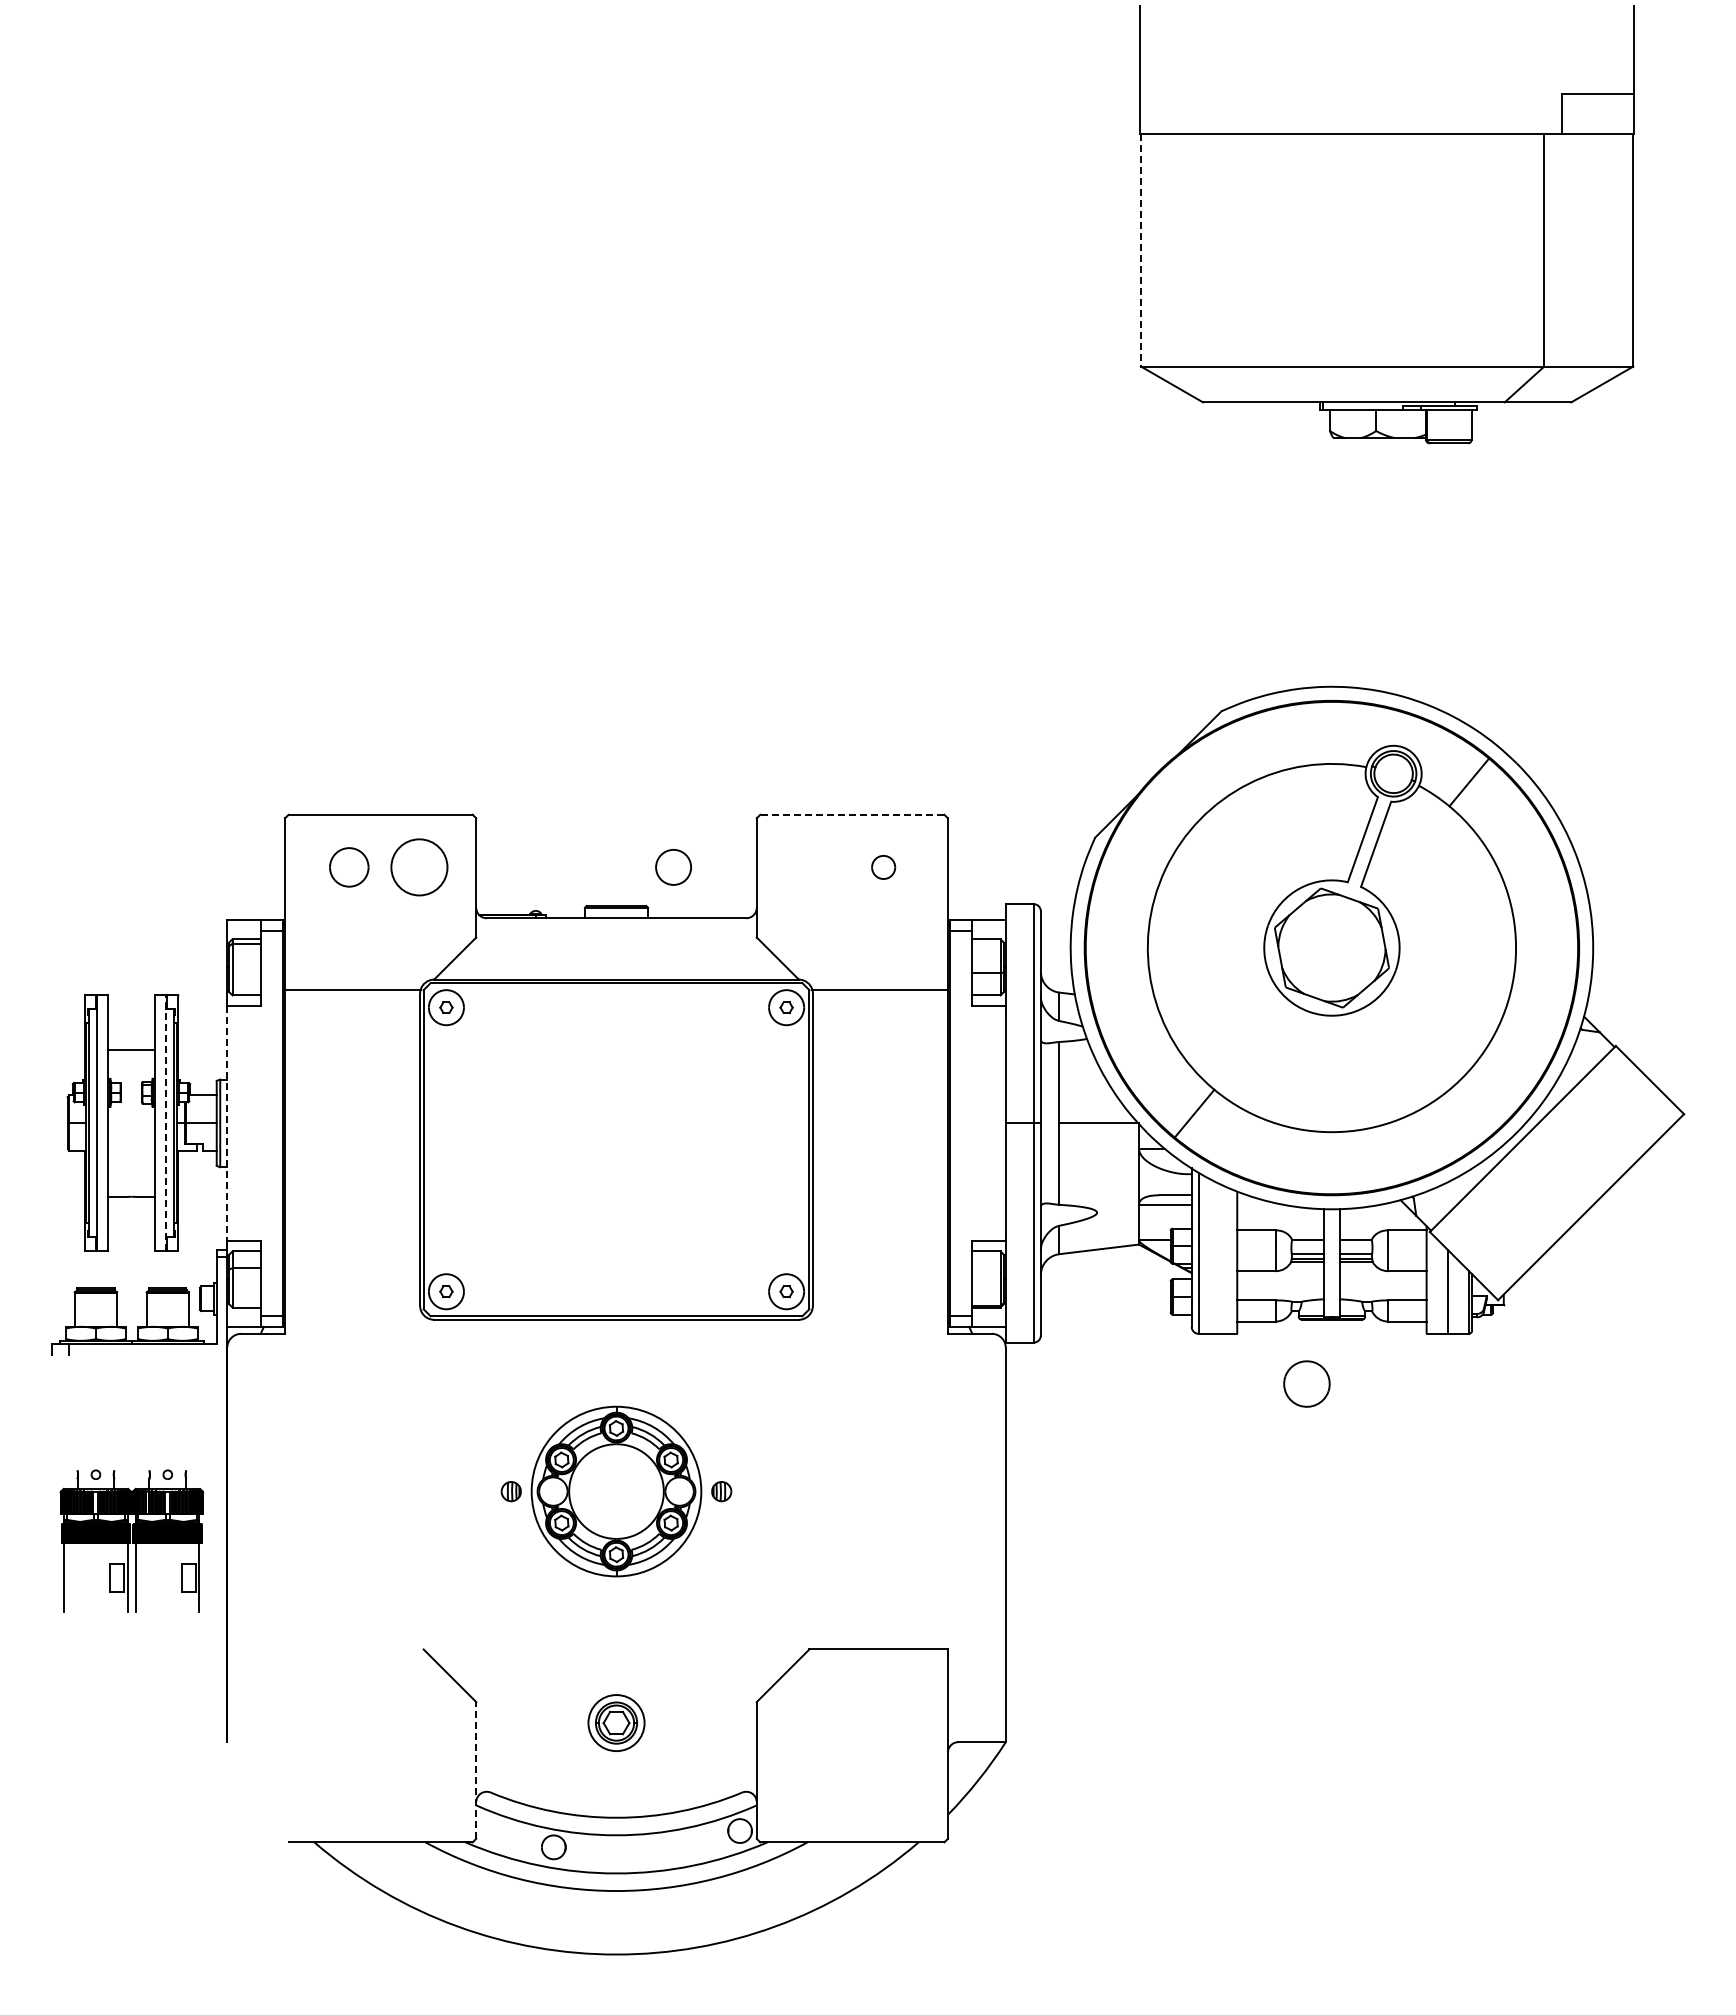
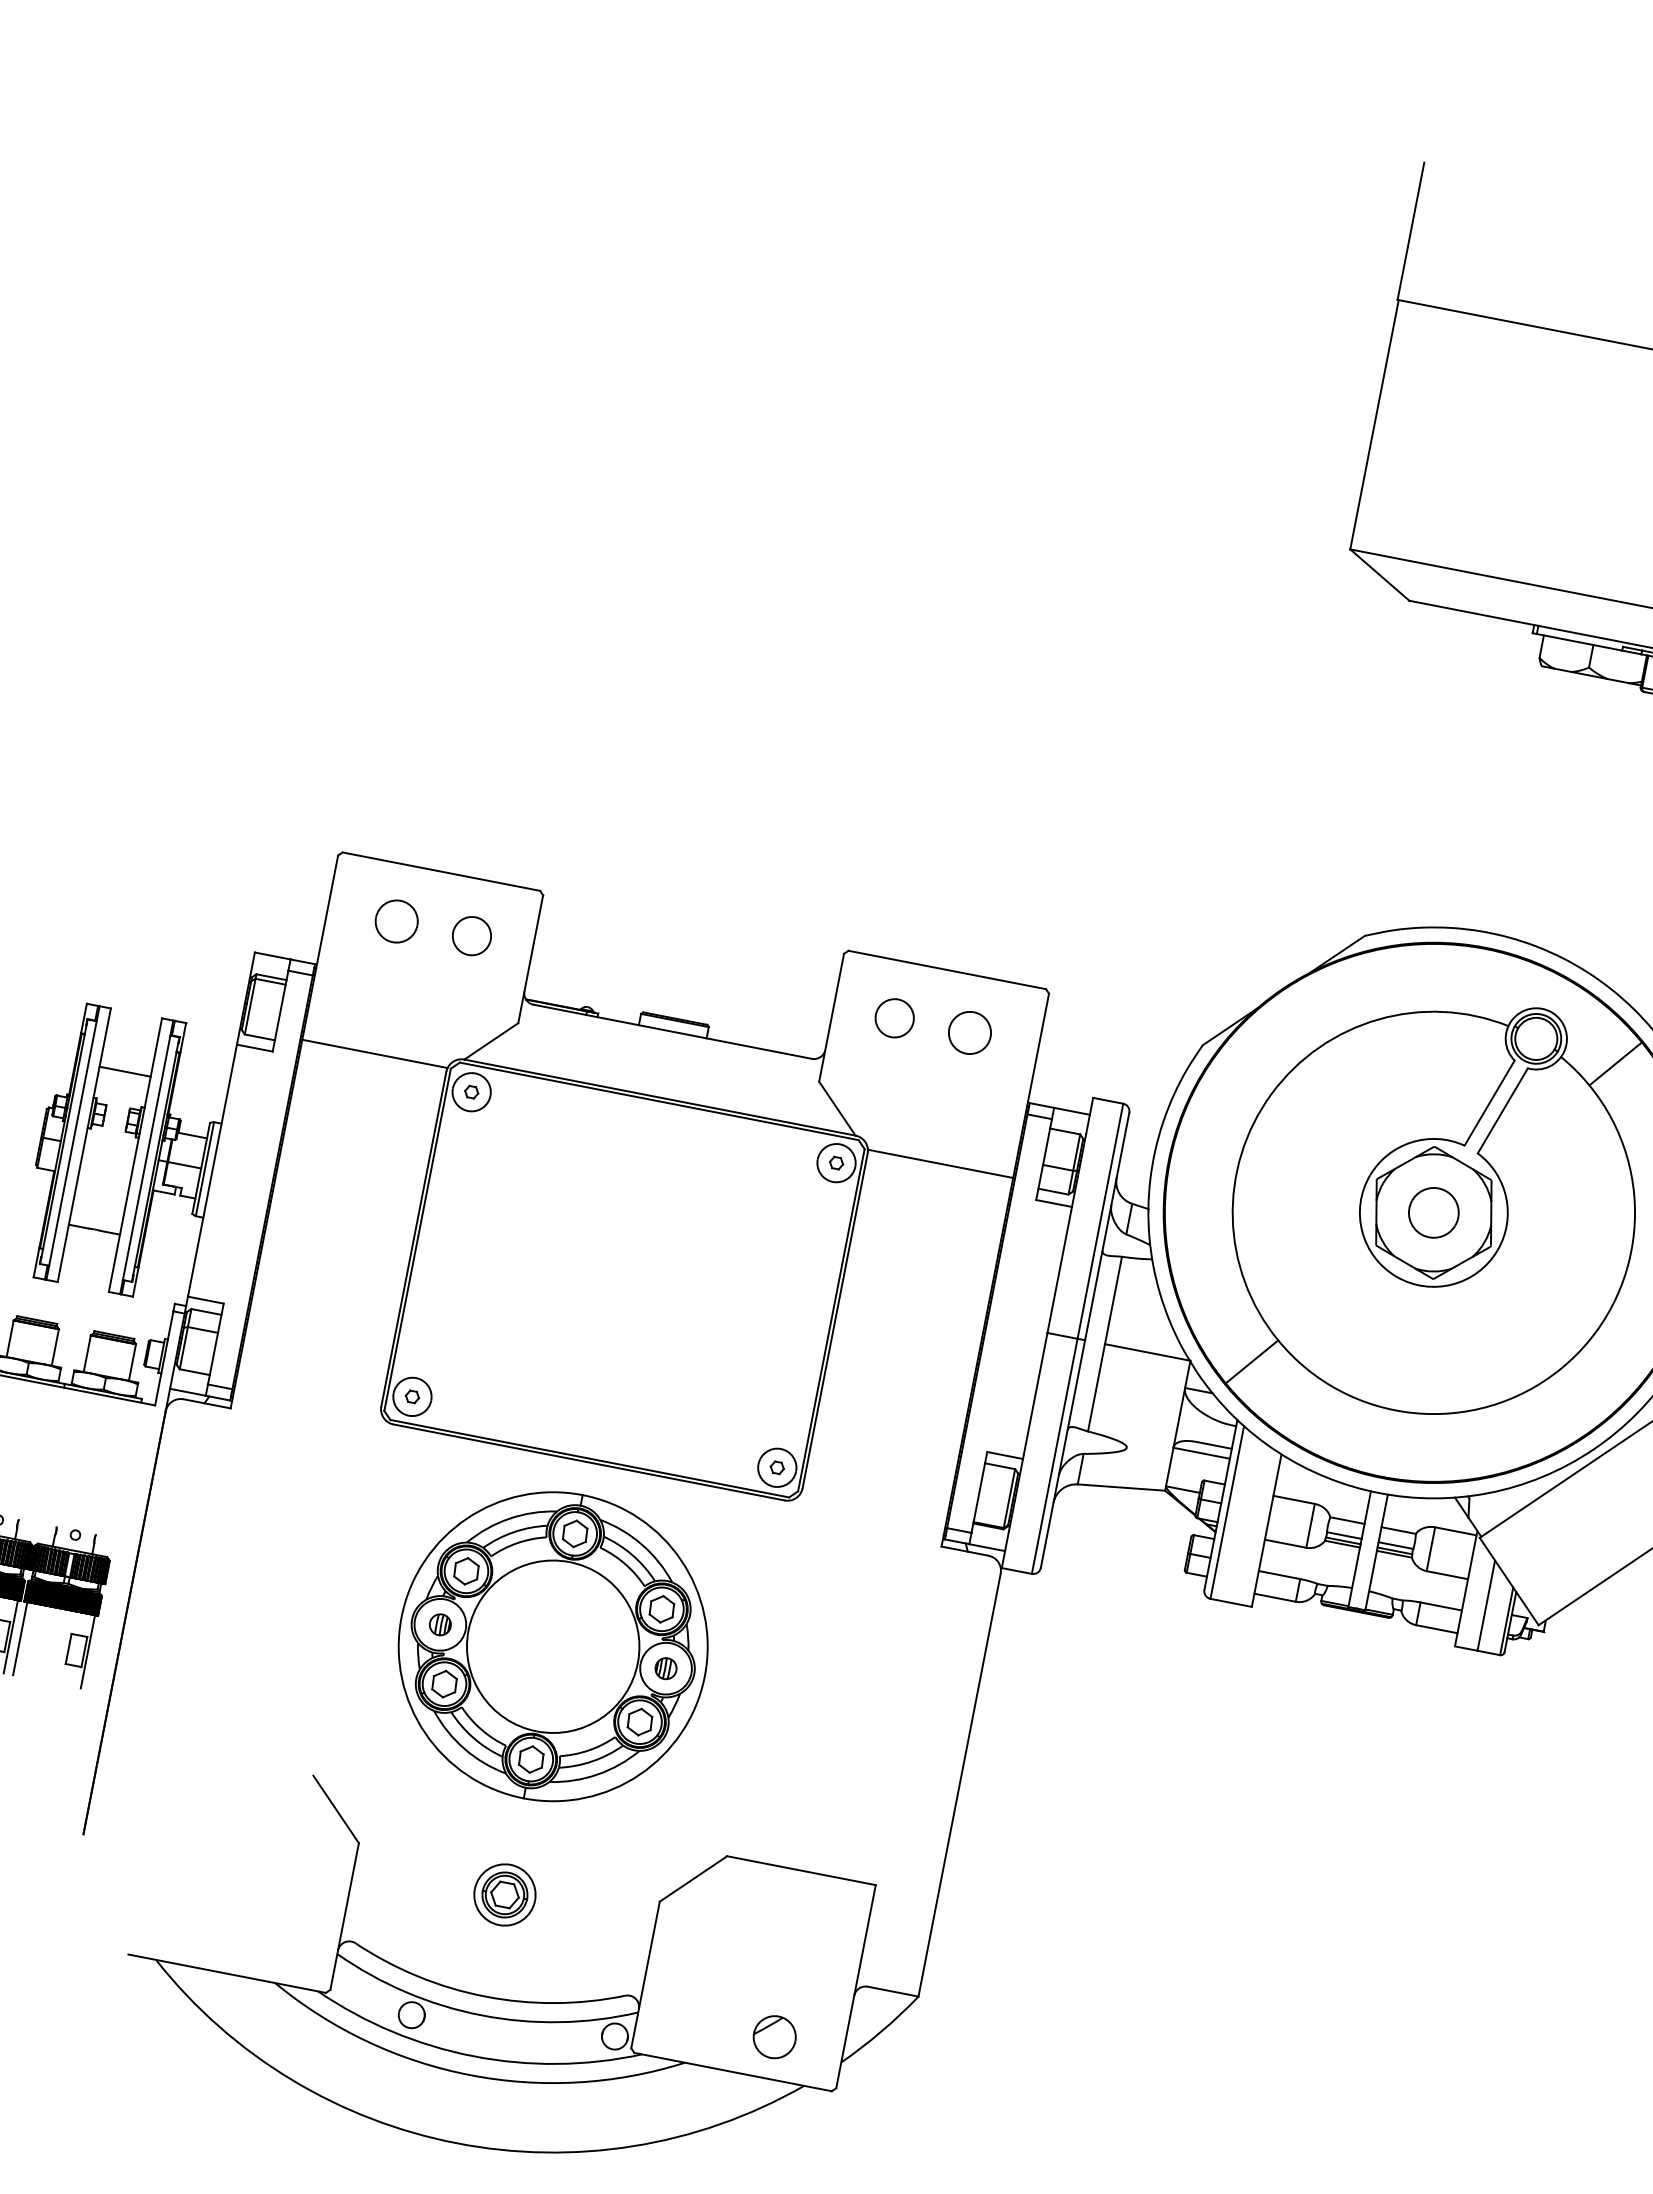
line: (1140, 250) -> (1373, 424), dashed -> solid
line: (851, 814) -> (946, 969), dashed -> solid
circle: (418, 866) -> (471, 934), size x0.62
circle: (673, 867) -> (894, 1018), moved
part: (883, 867) -> (969, 1033), size x1.67
line: (165, 1122) -> (146, 1156), dashed -> solid
line: (227, 1123) -> (212, 1170), dashed -> solid
part: (1306, 1383) -> (1433, 1212), moved
part: (616, 1491) -> (553, 1646), size x1.67
line: (476, 1769) -> (345, 1915), dashed -> solid
part: (883, 1803) -> (774, 2036), added

